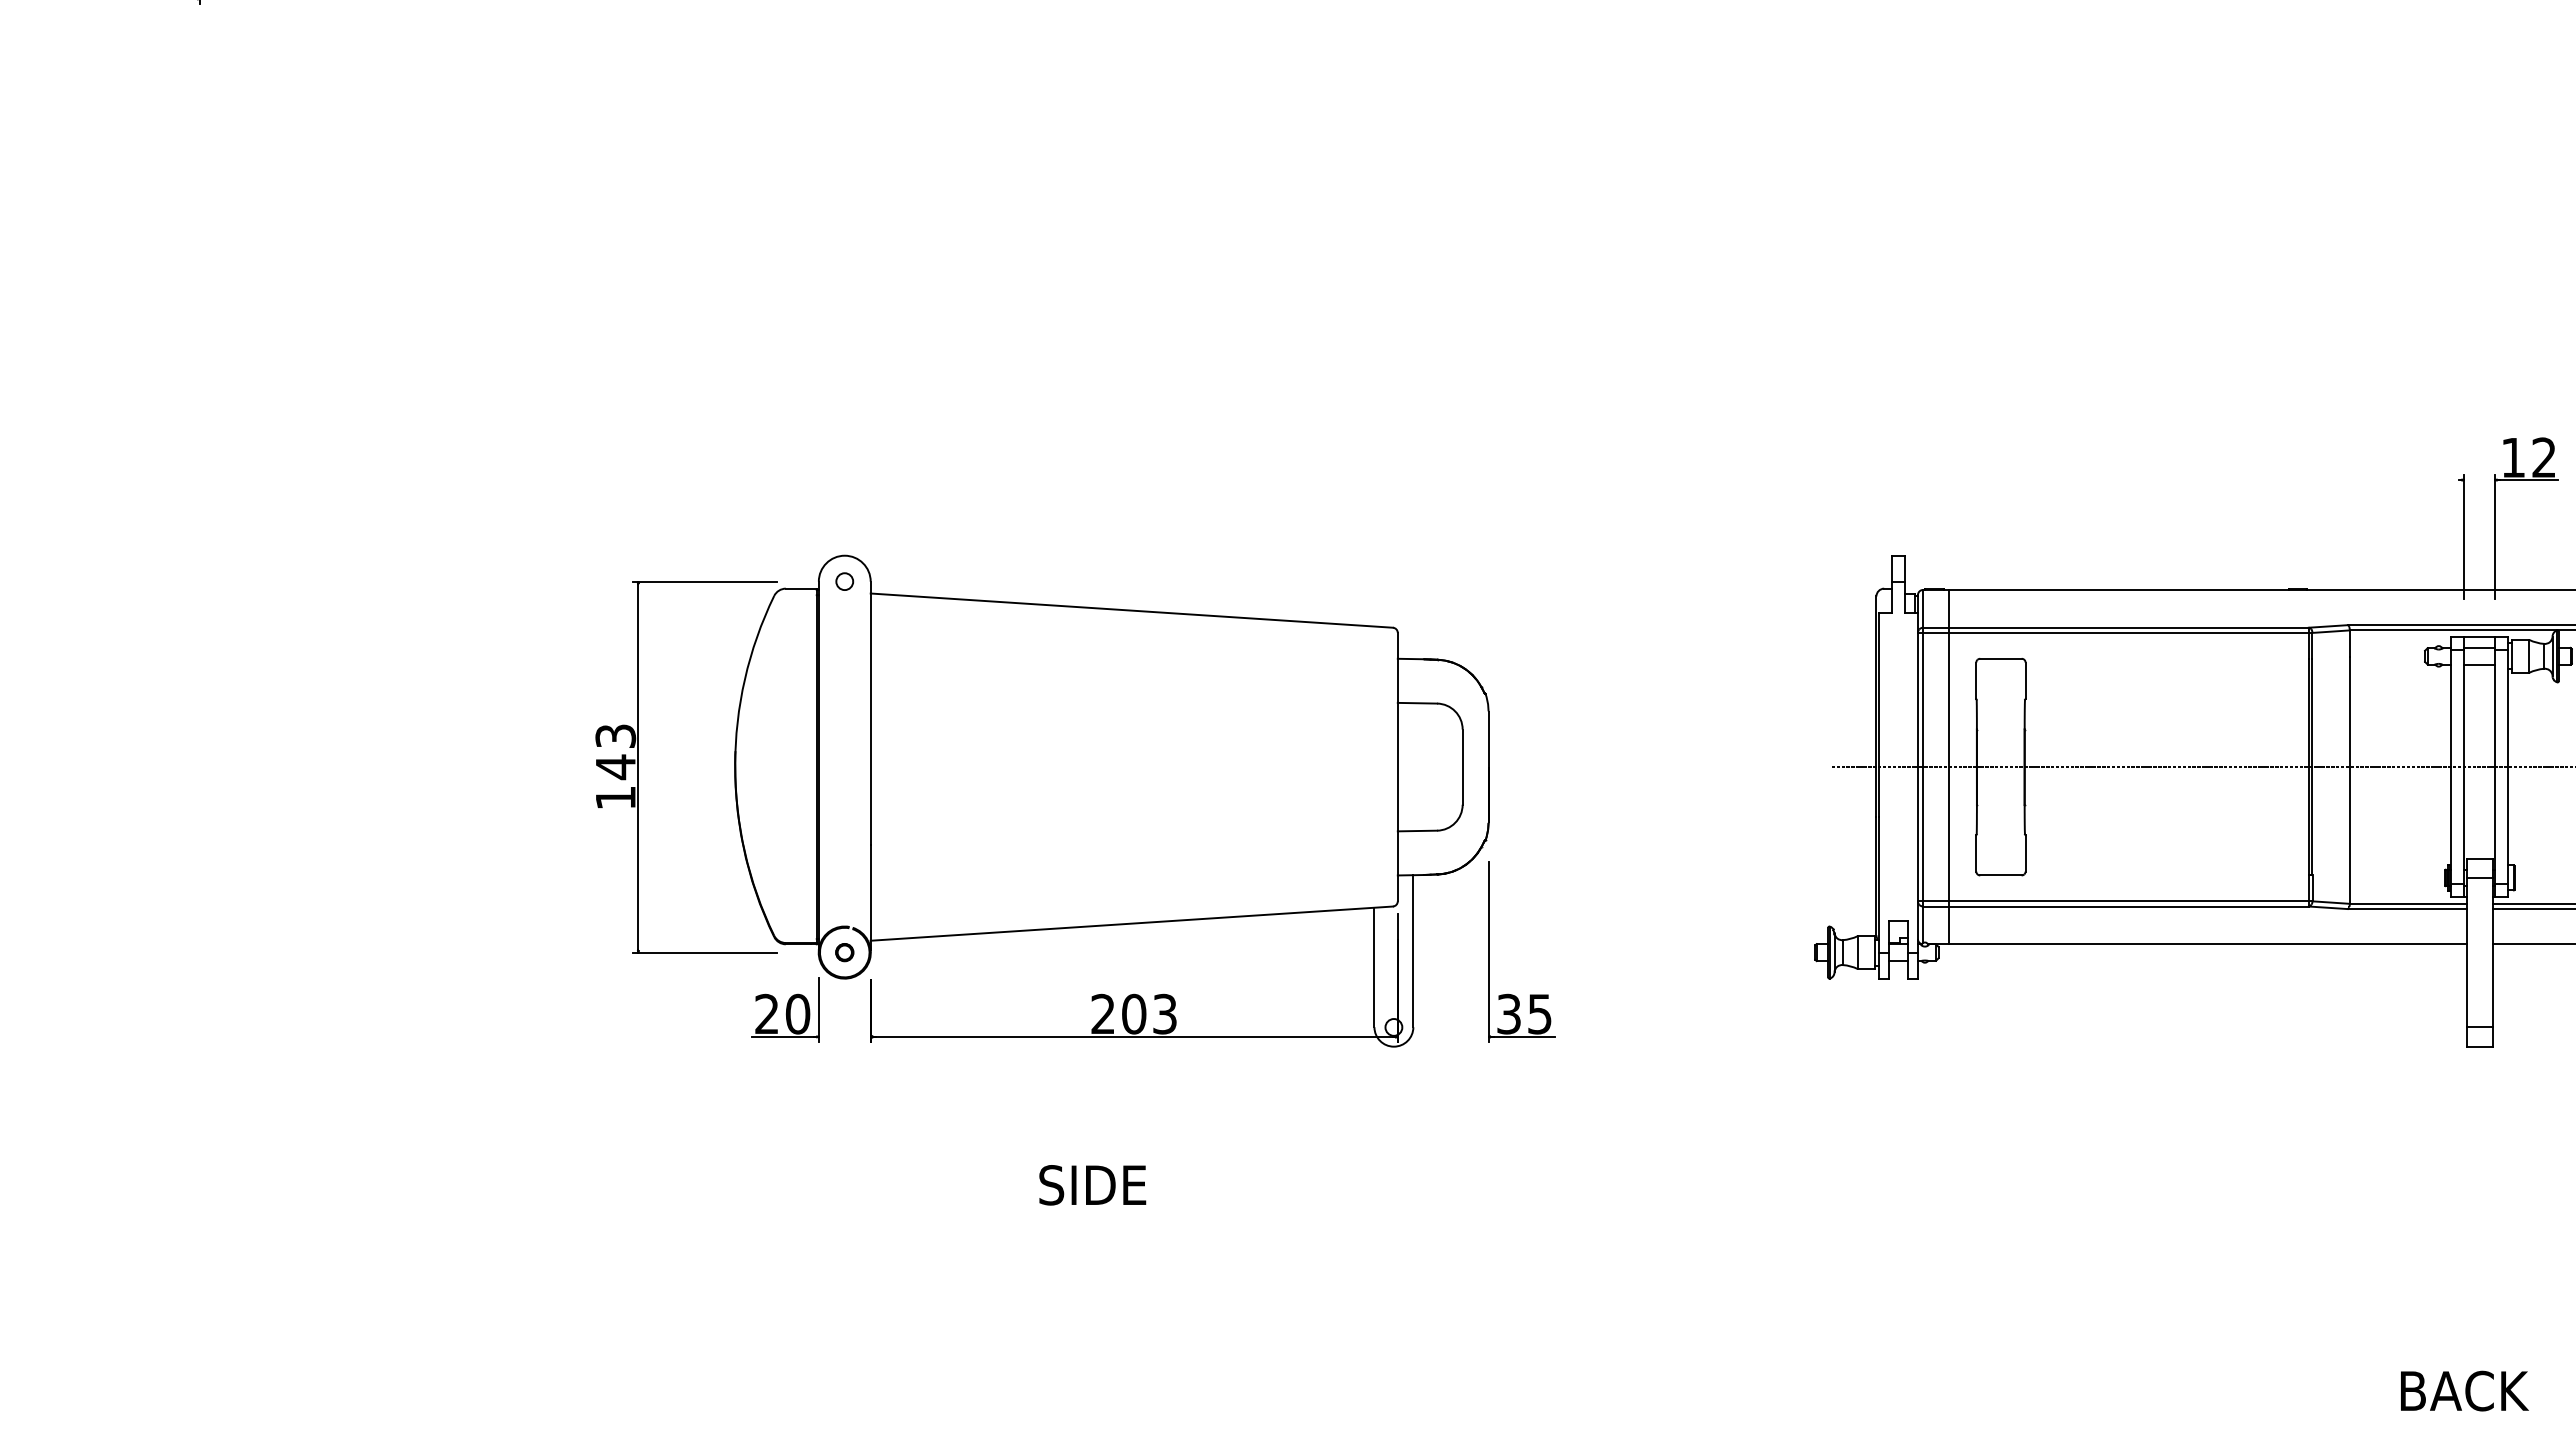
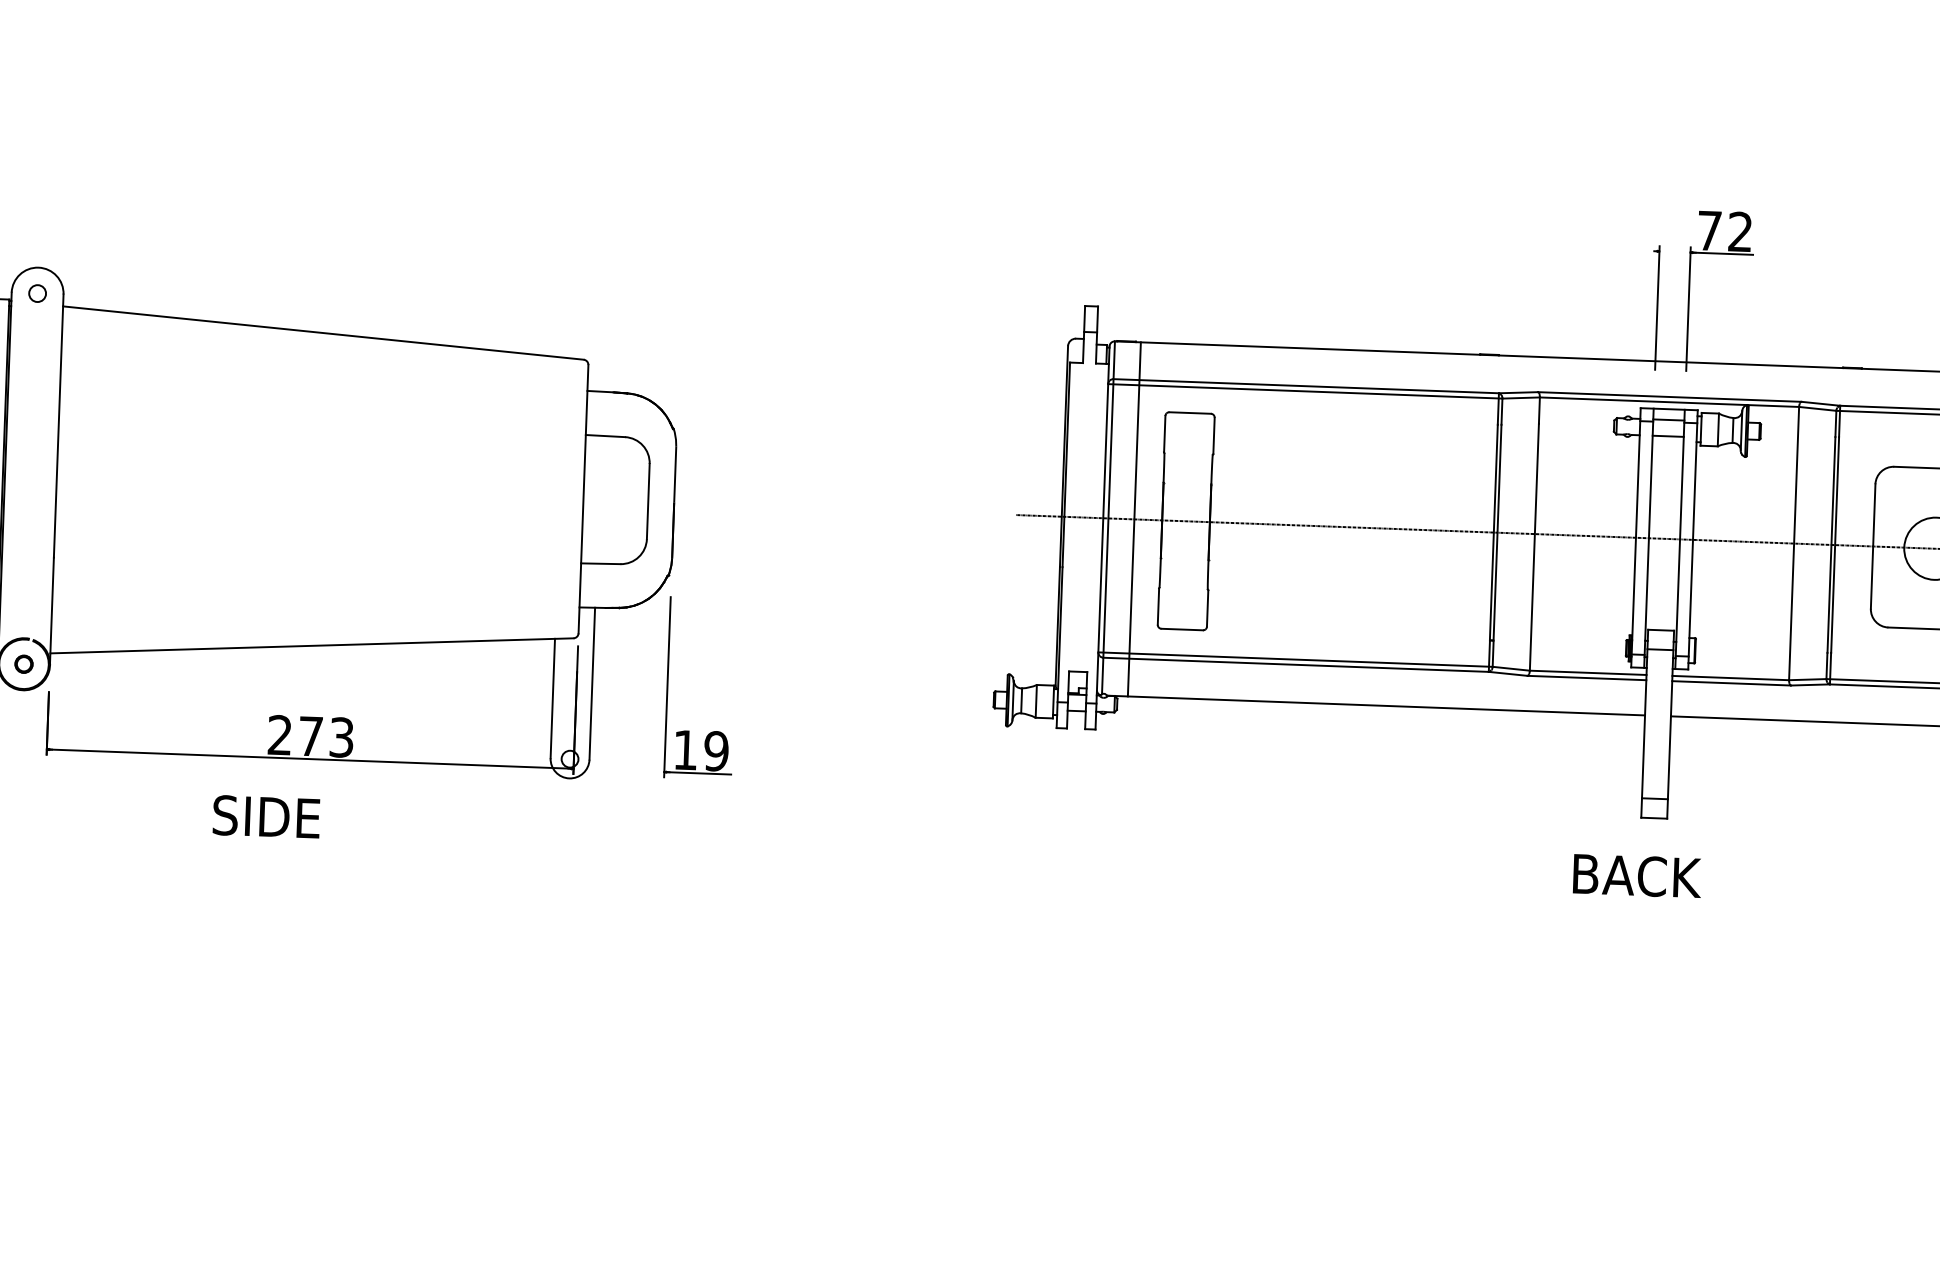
text: (2513, 457) -> (1709, 230), 12 -> 72
text: (1134, 1013) -> (311, 735), 203 -> 273
text: (1524, 1013) -> (701, 750), 35 -> 19
text: (1092, 1185) -> (266, 817), moved
text: (2464, 1390) -> (1637, 875), moved

